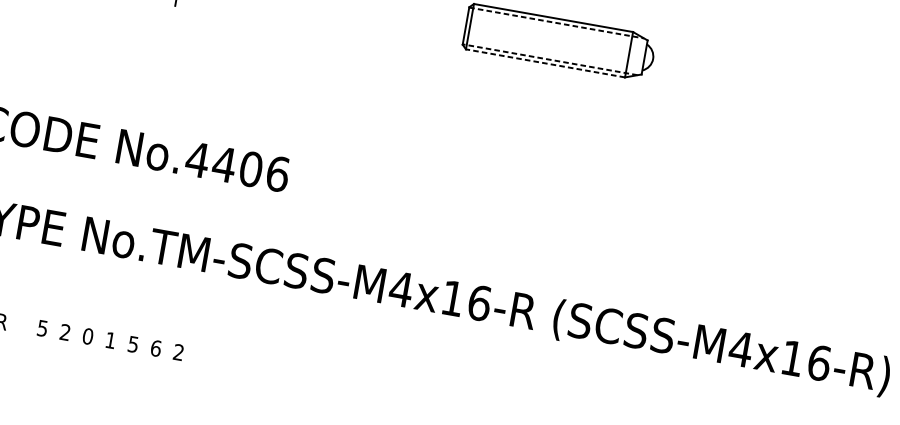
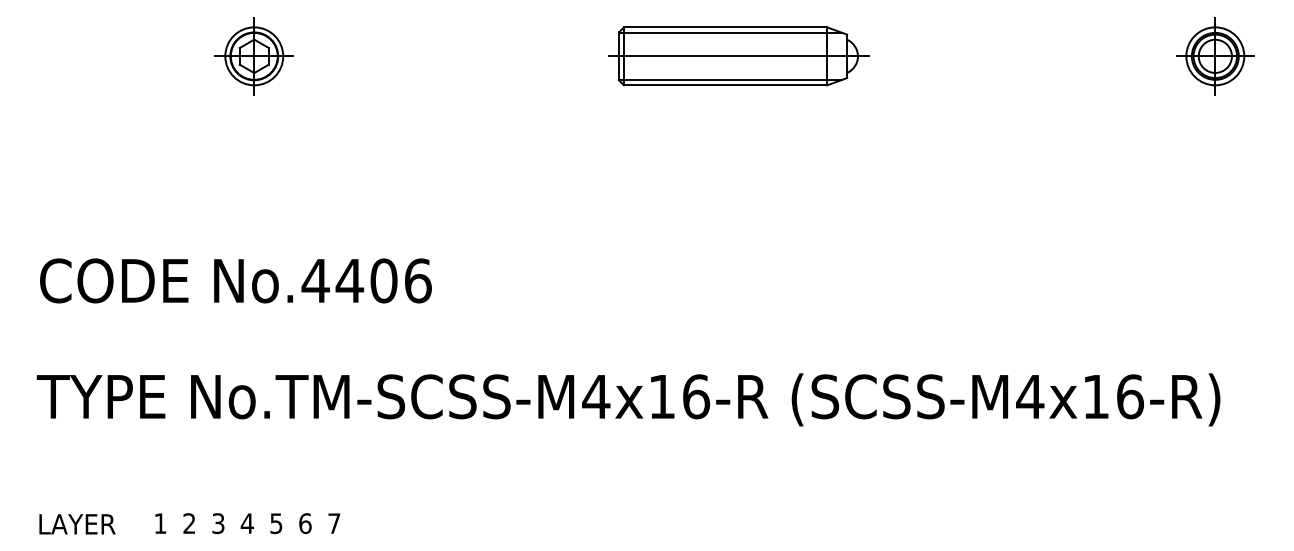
line: (556, 22) -> (730, 32), dashed -> solid
line: (559, 42) -> (738, 56), added
line: (550, 59) -> (730, 79), dashed -> solid
line: (545, 63) -> (725, 85), dashed -> solid
text: (42, 328) -> (160, 523), 5 -> 1
text: (88, 336) -> (218, 523), 0 -> 3
text: (110, 340) -> (246, 523), 1 -> 4
text: (178, 352) -> (334, 523), 2 -> 7

